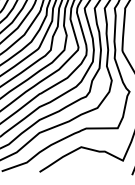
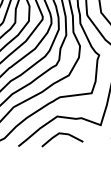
line: (83, 165) -> (61, 134), added

